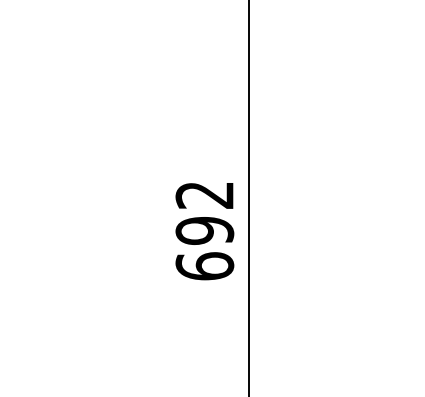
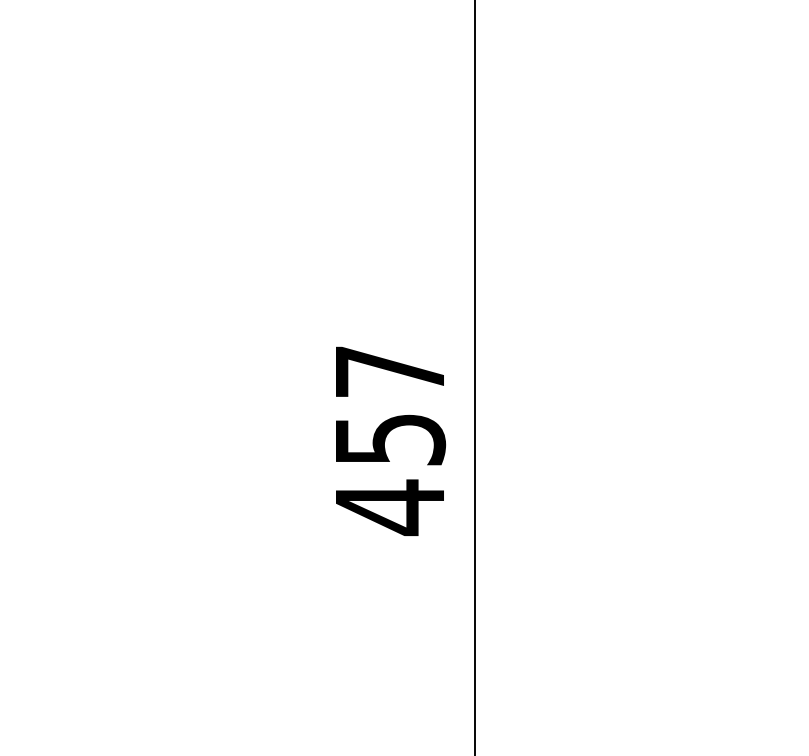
text: (204, 231) -> (389, 440), 692 -> 457

